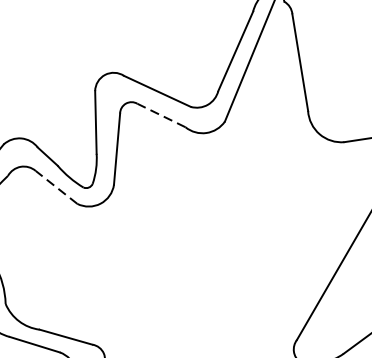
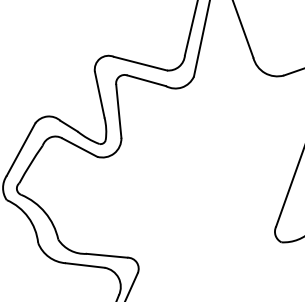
line: (161, 115) -> (146, 80), dashed -> solid
line: (56, 187) -> (79, 147), dashed -> solid

